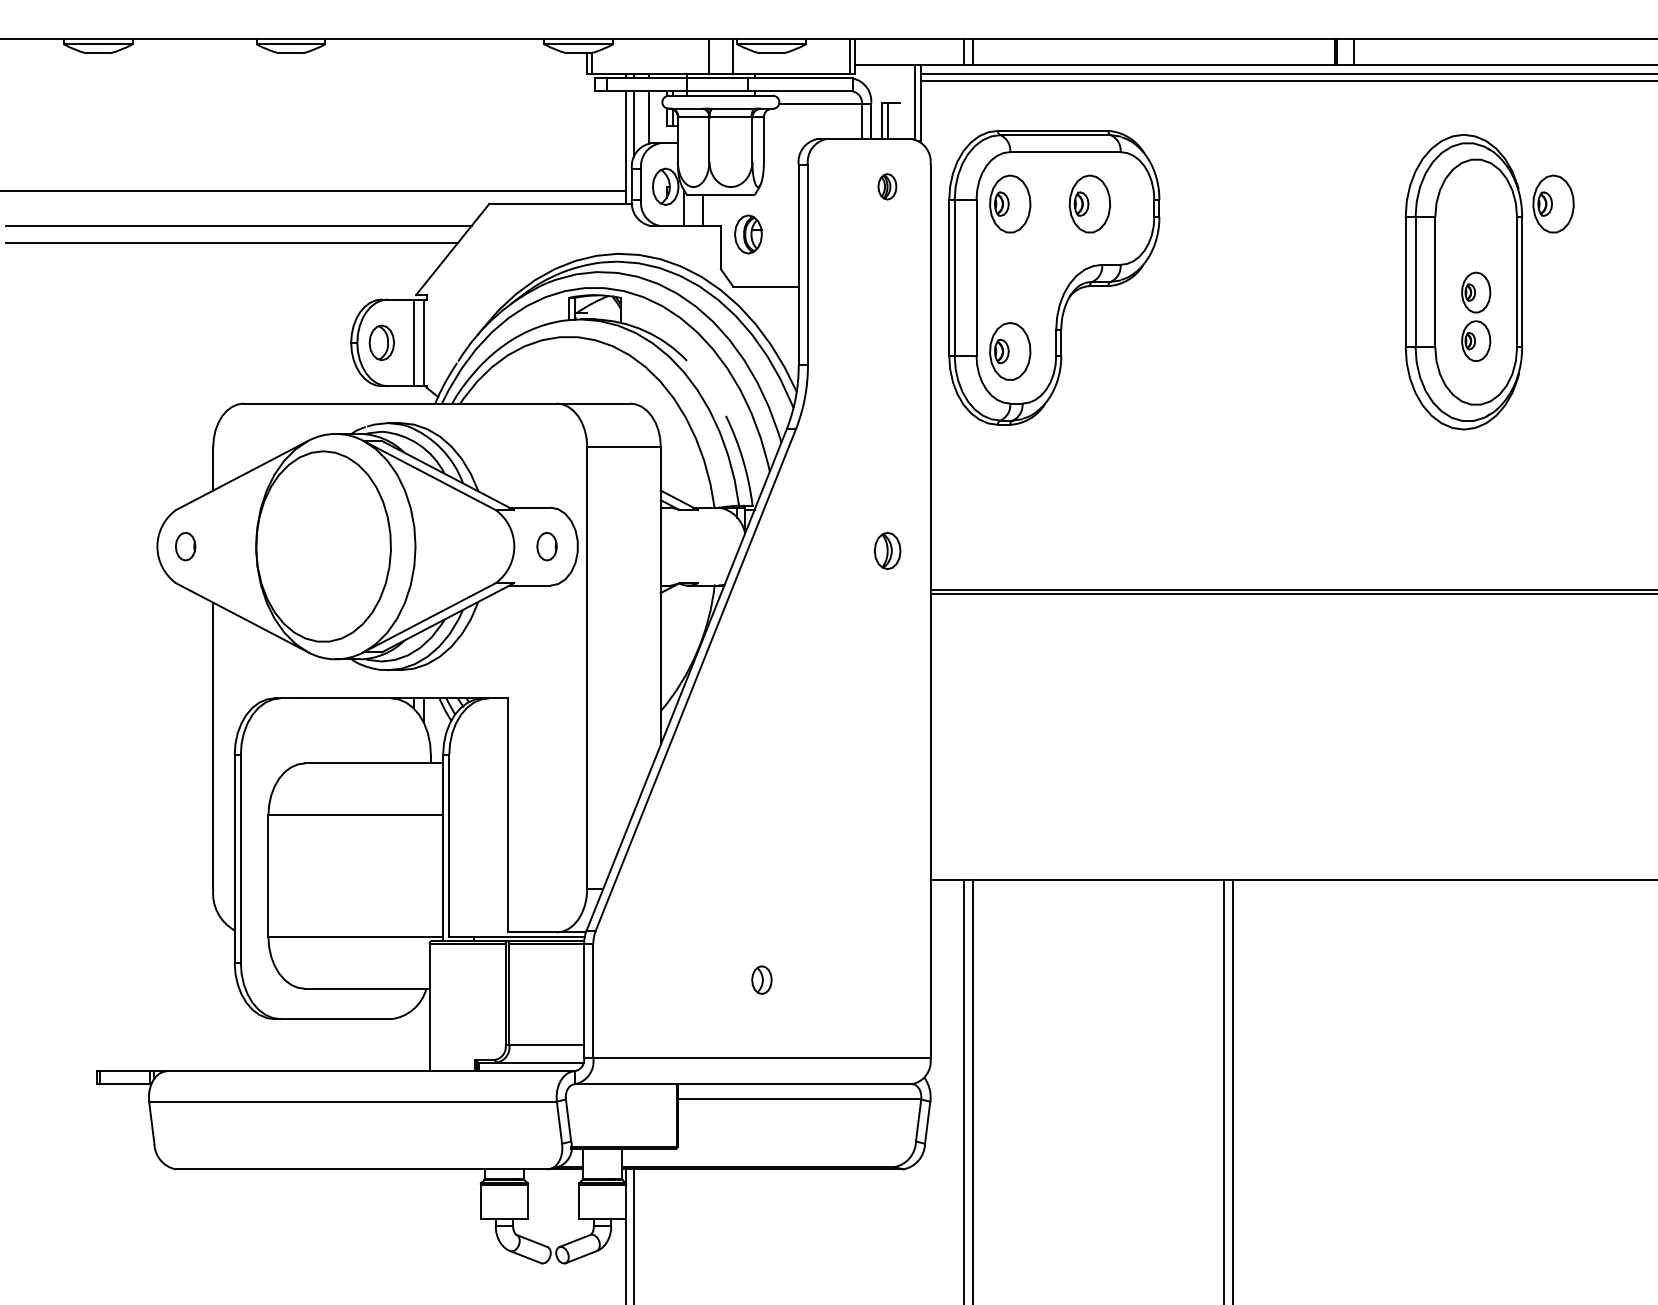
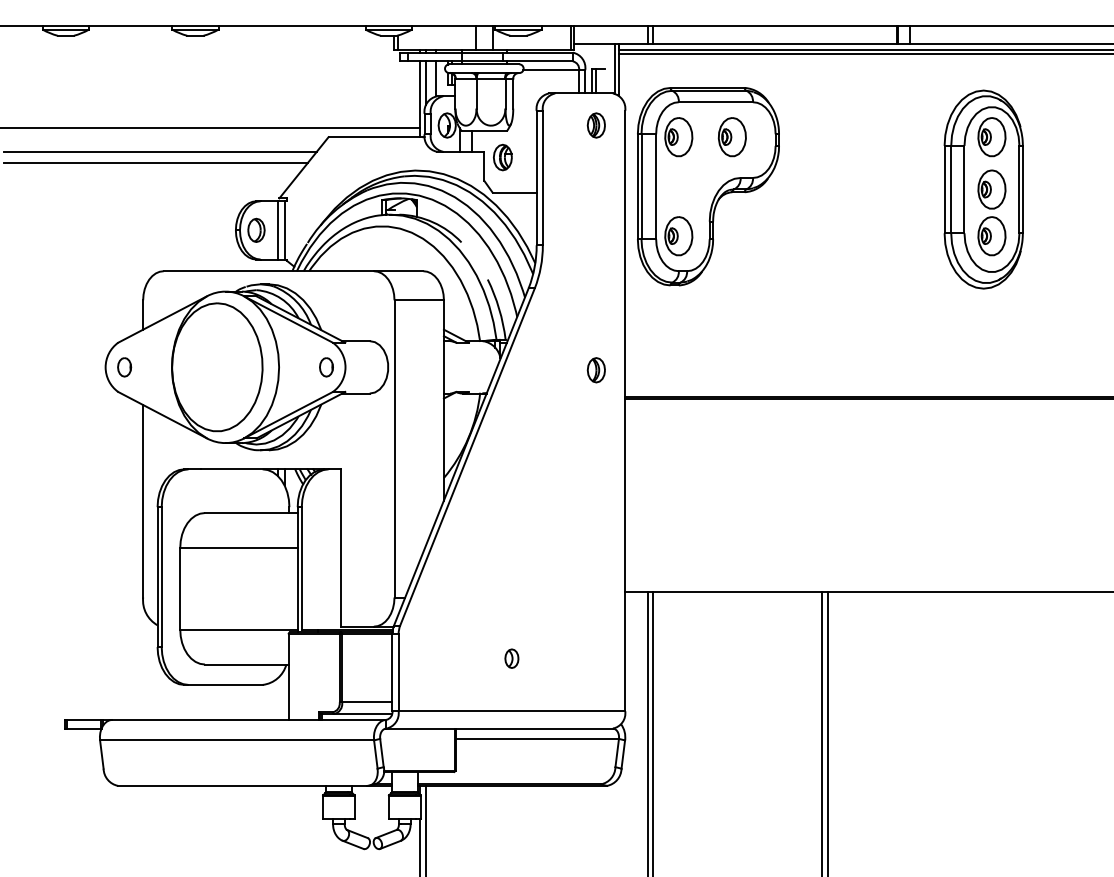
part: (886, 186) -> (595, 125), size x1.43
part: (1552, 204) -> (991, 137), moved
part: (1475, 316) -> (991, 212), size x1.43
part: (547, 546) -> (326, 367), moved

